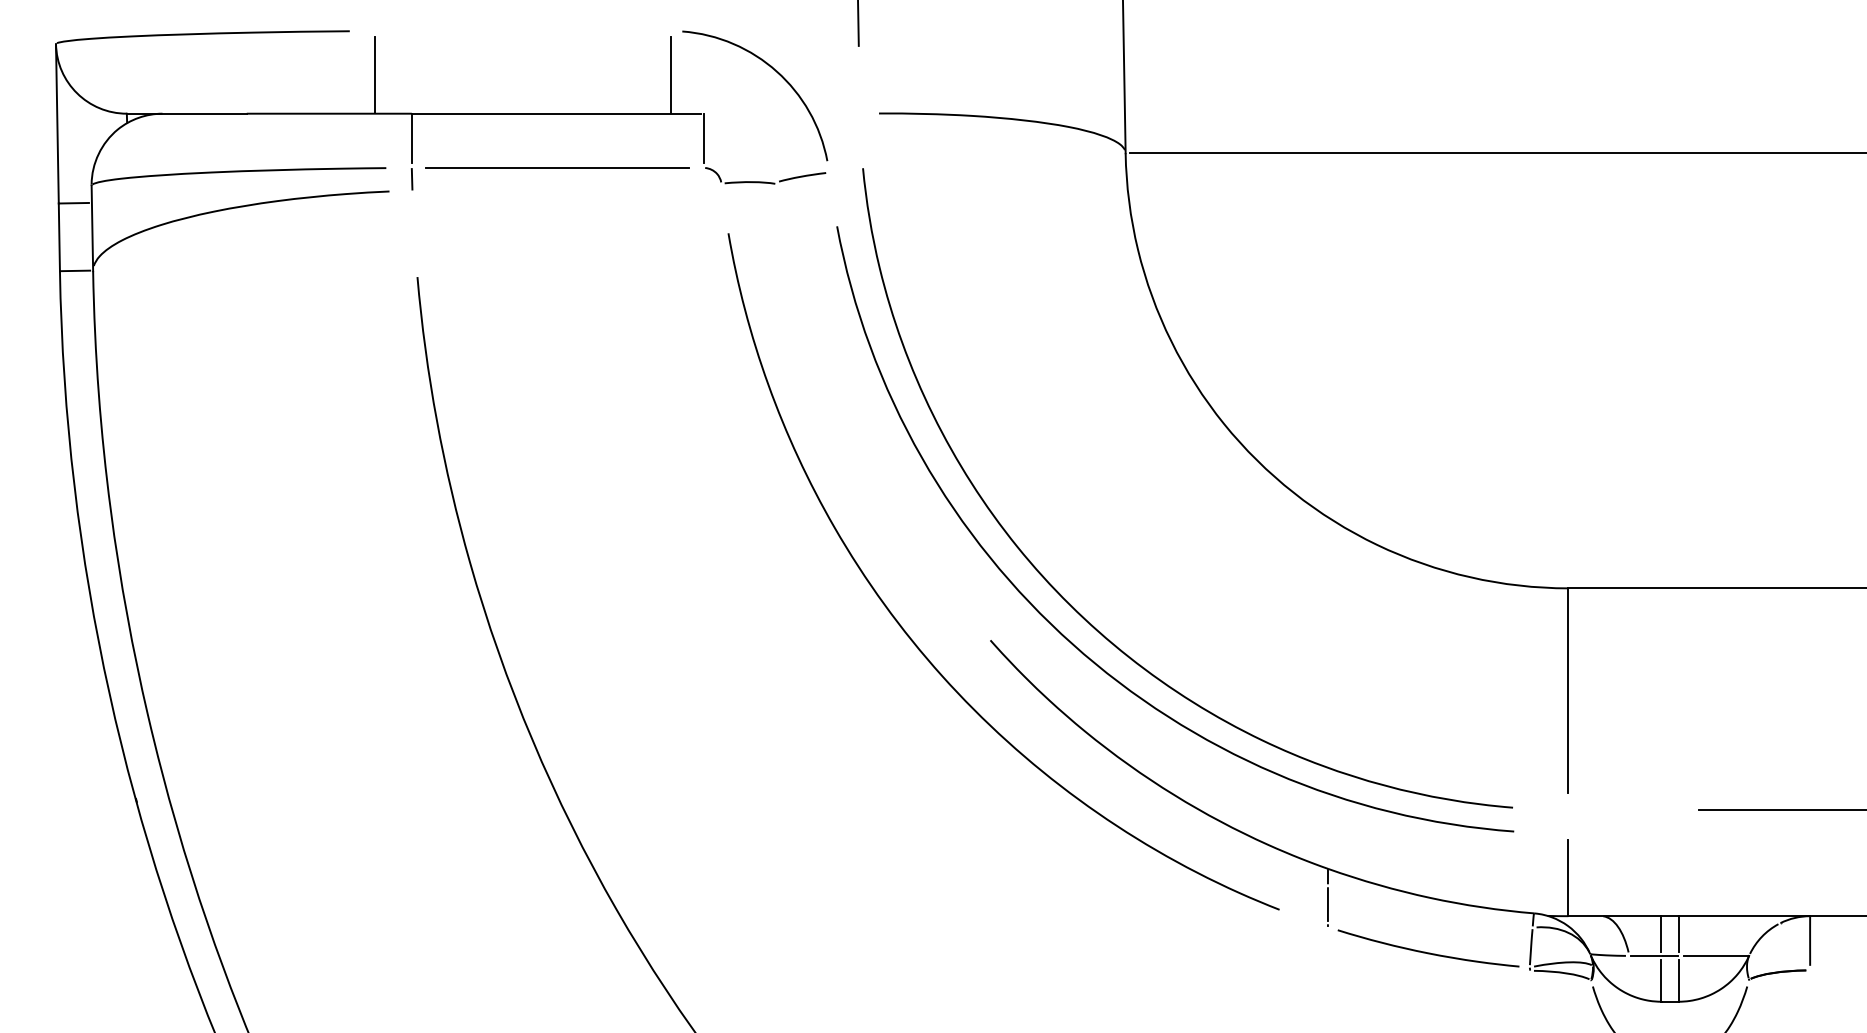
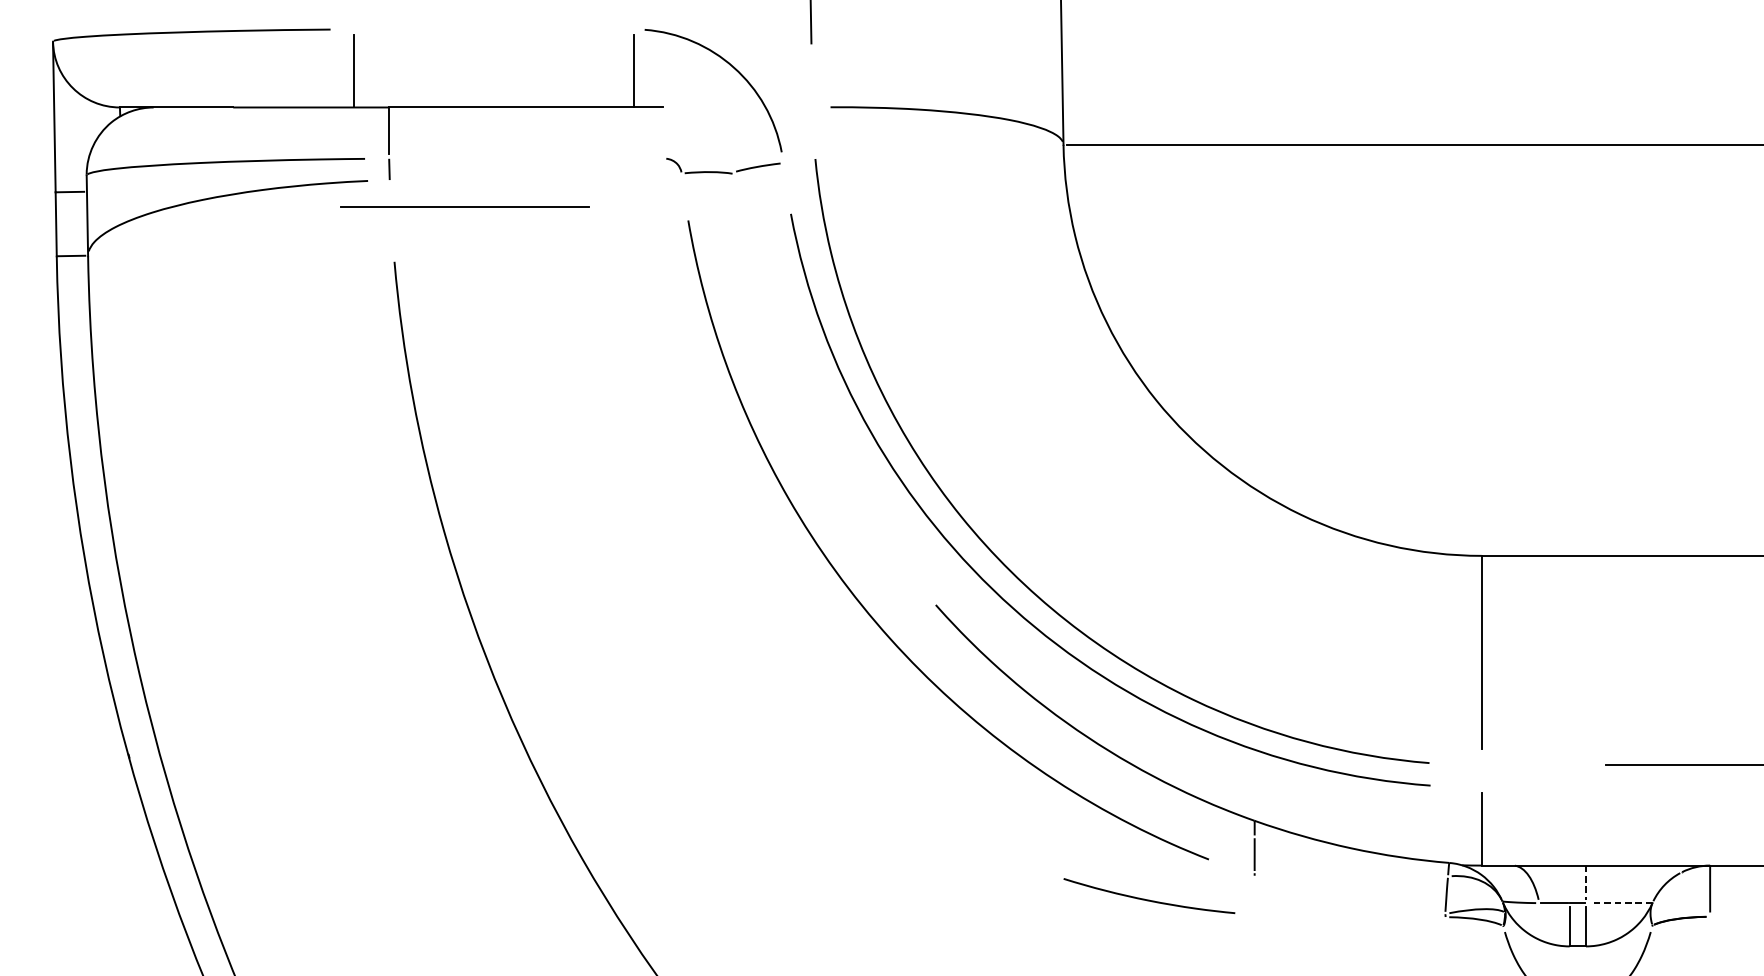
line: (703, 138) -> (664, 130), removed
line: (557, 167) -> (464, 206), moved
line: (1661, 934) -> (1569, 882), removed
line: (1678, 934) -> (1585, 882), solid -> dashed
curve: (1428, 952) -> (1149, 899), moved
line: (1716, 955) -> (1621, 902), solid -> dashed

